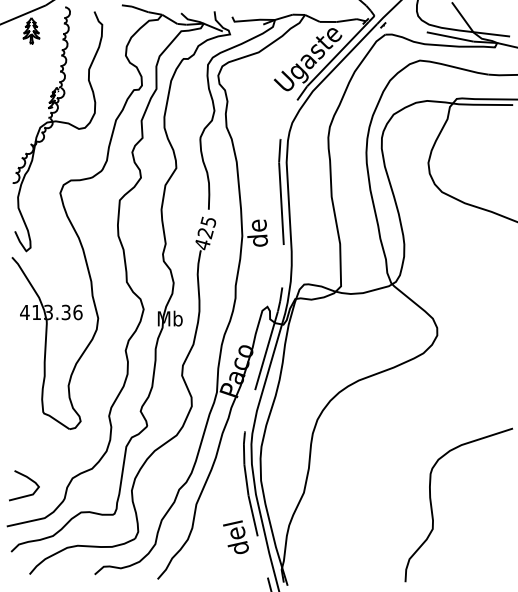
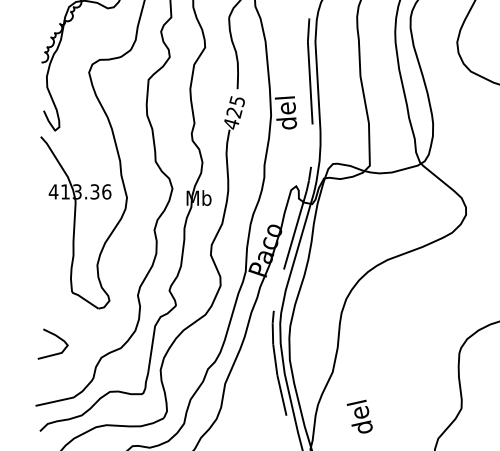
text: (257, 233) -> (286, 112), de -> del
curve: (28, 479) -> (57, 337), moved
text: (235, 537) -> (359, 416), moved

